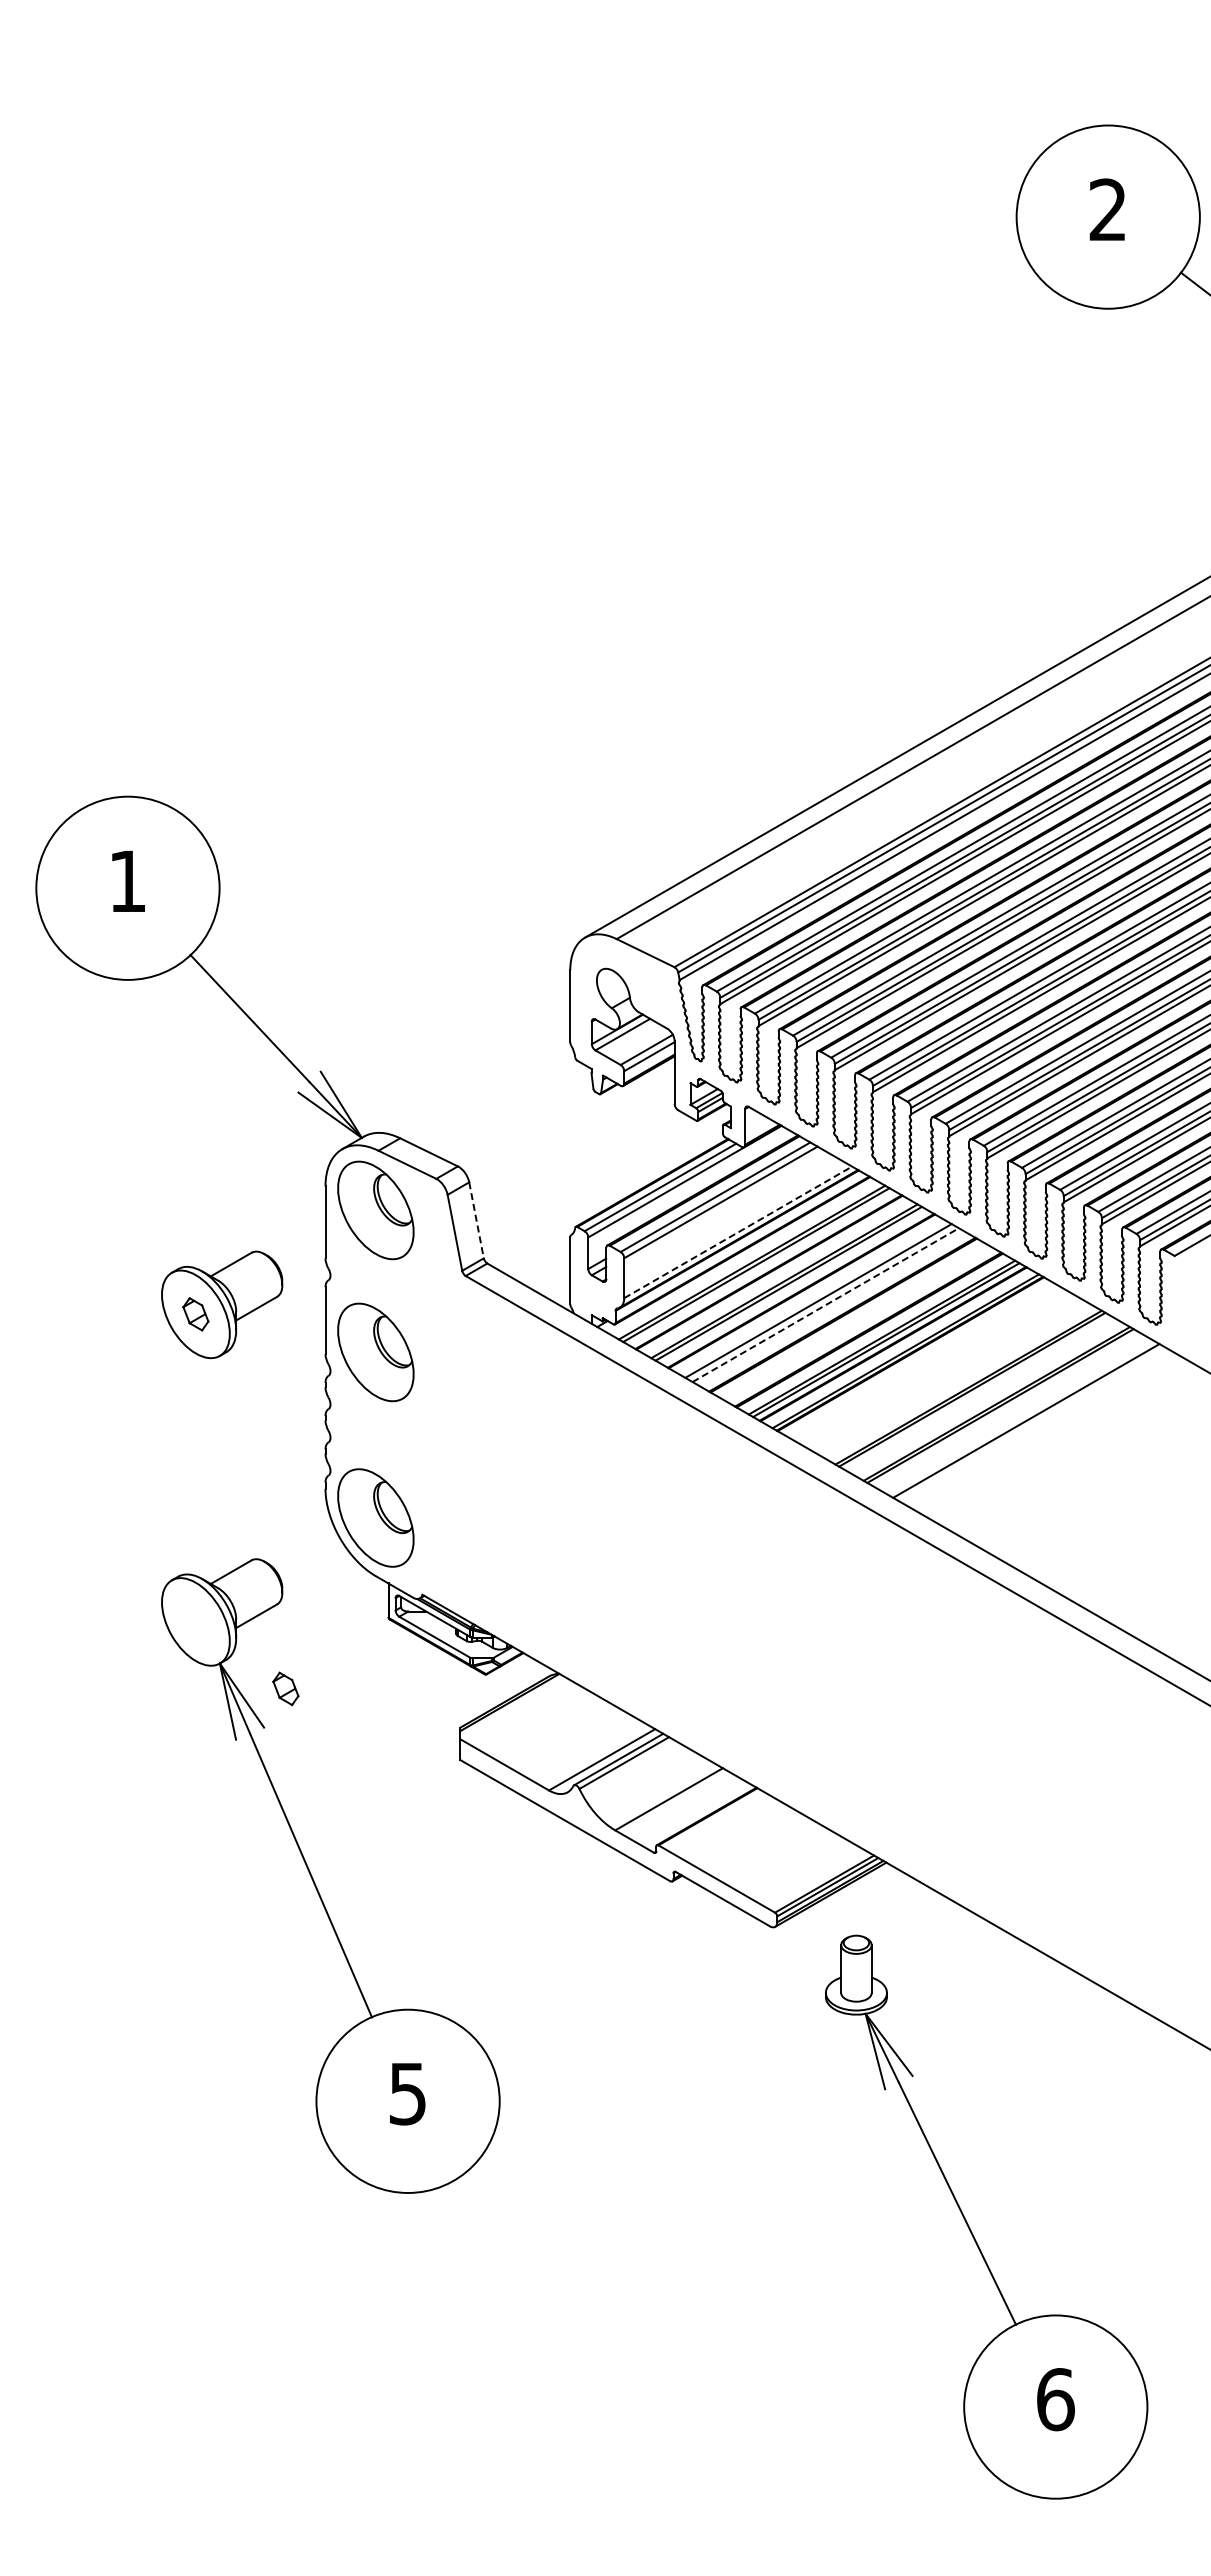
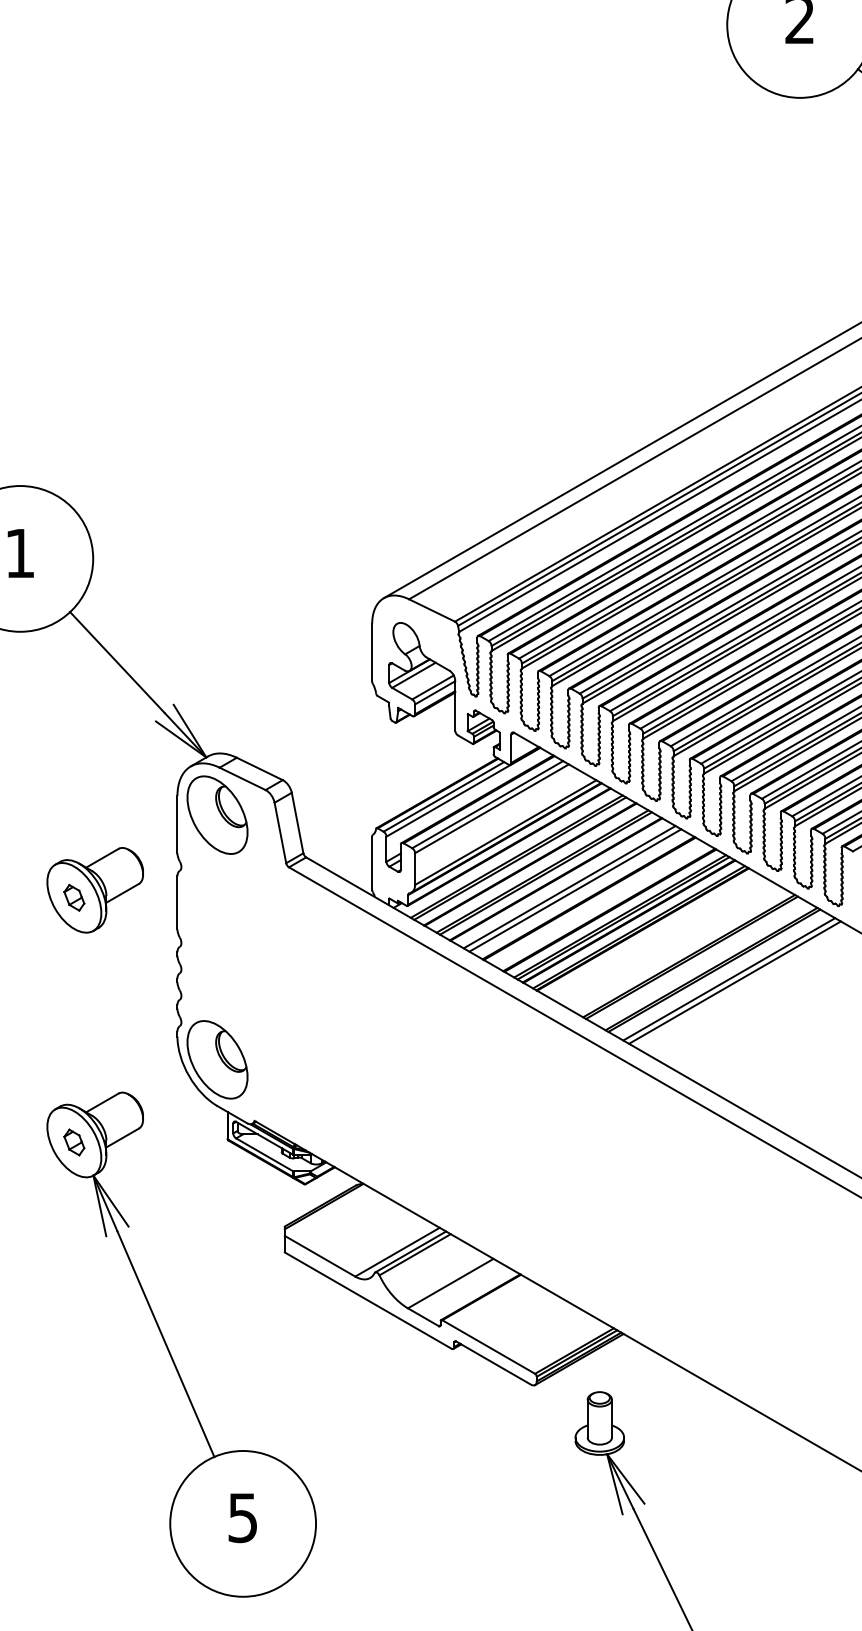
line: (476, 1220) -> (297, 823), dashed -> solid
line: (738, 1232) -> (505, 832), dashed -> solid
line: (825, 1305) -> (575, 890), dashed -> solid
part: (375, 1352) -> (217, 928), removed
line: (1018, 1416) -> (728, 979), added
part: (285, 1688) -> (74, 1142), moved

